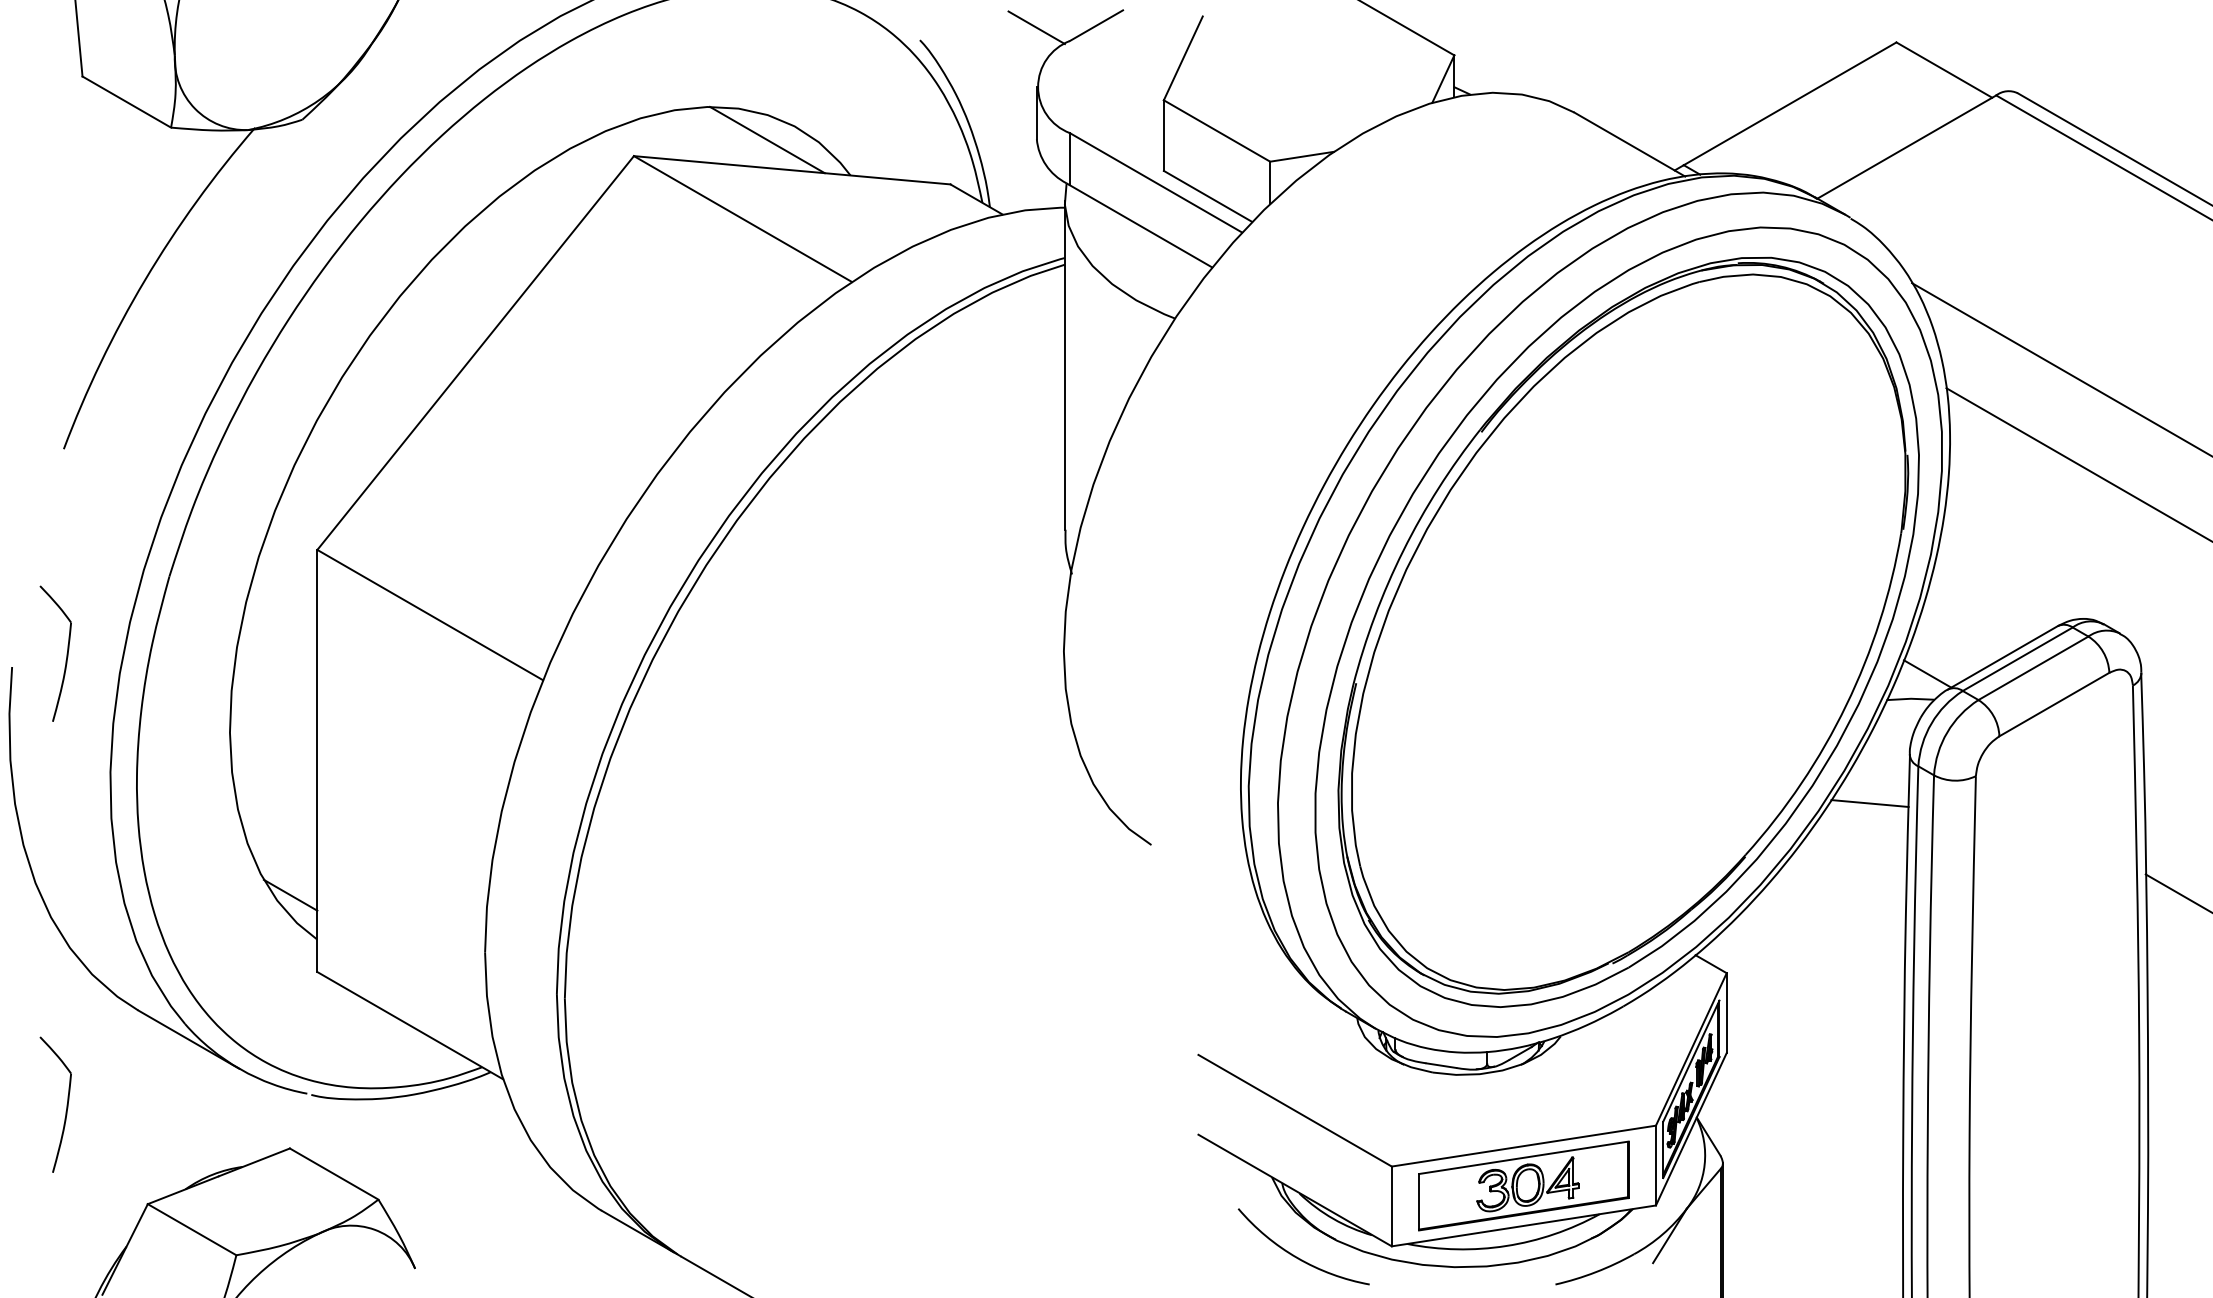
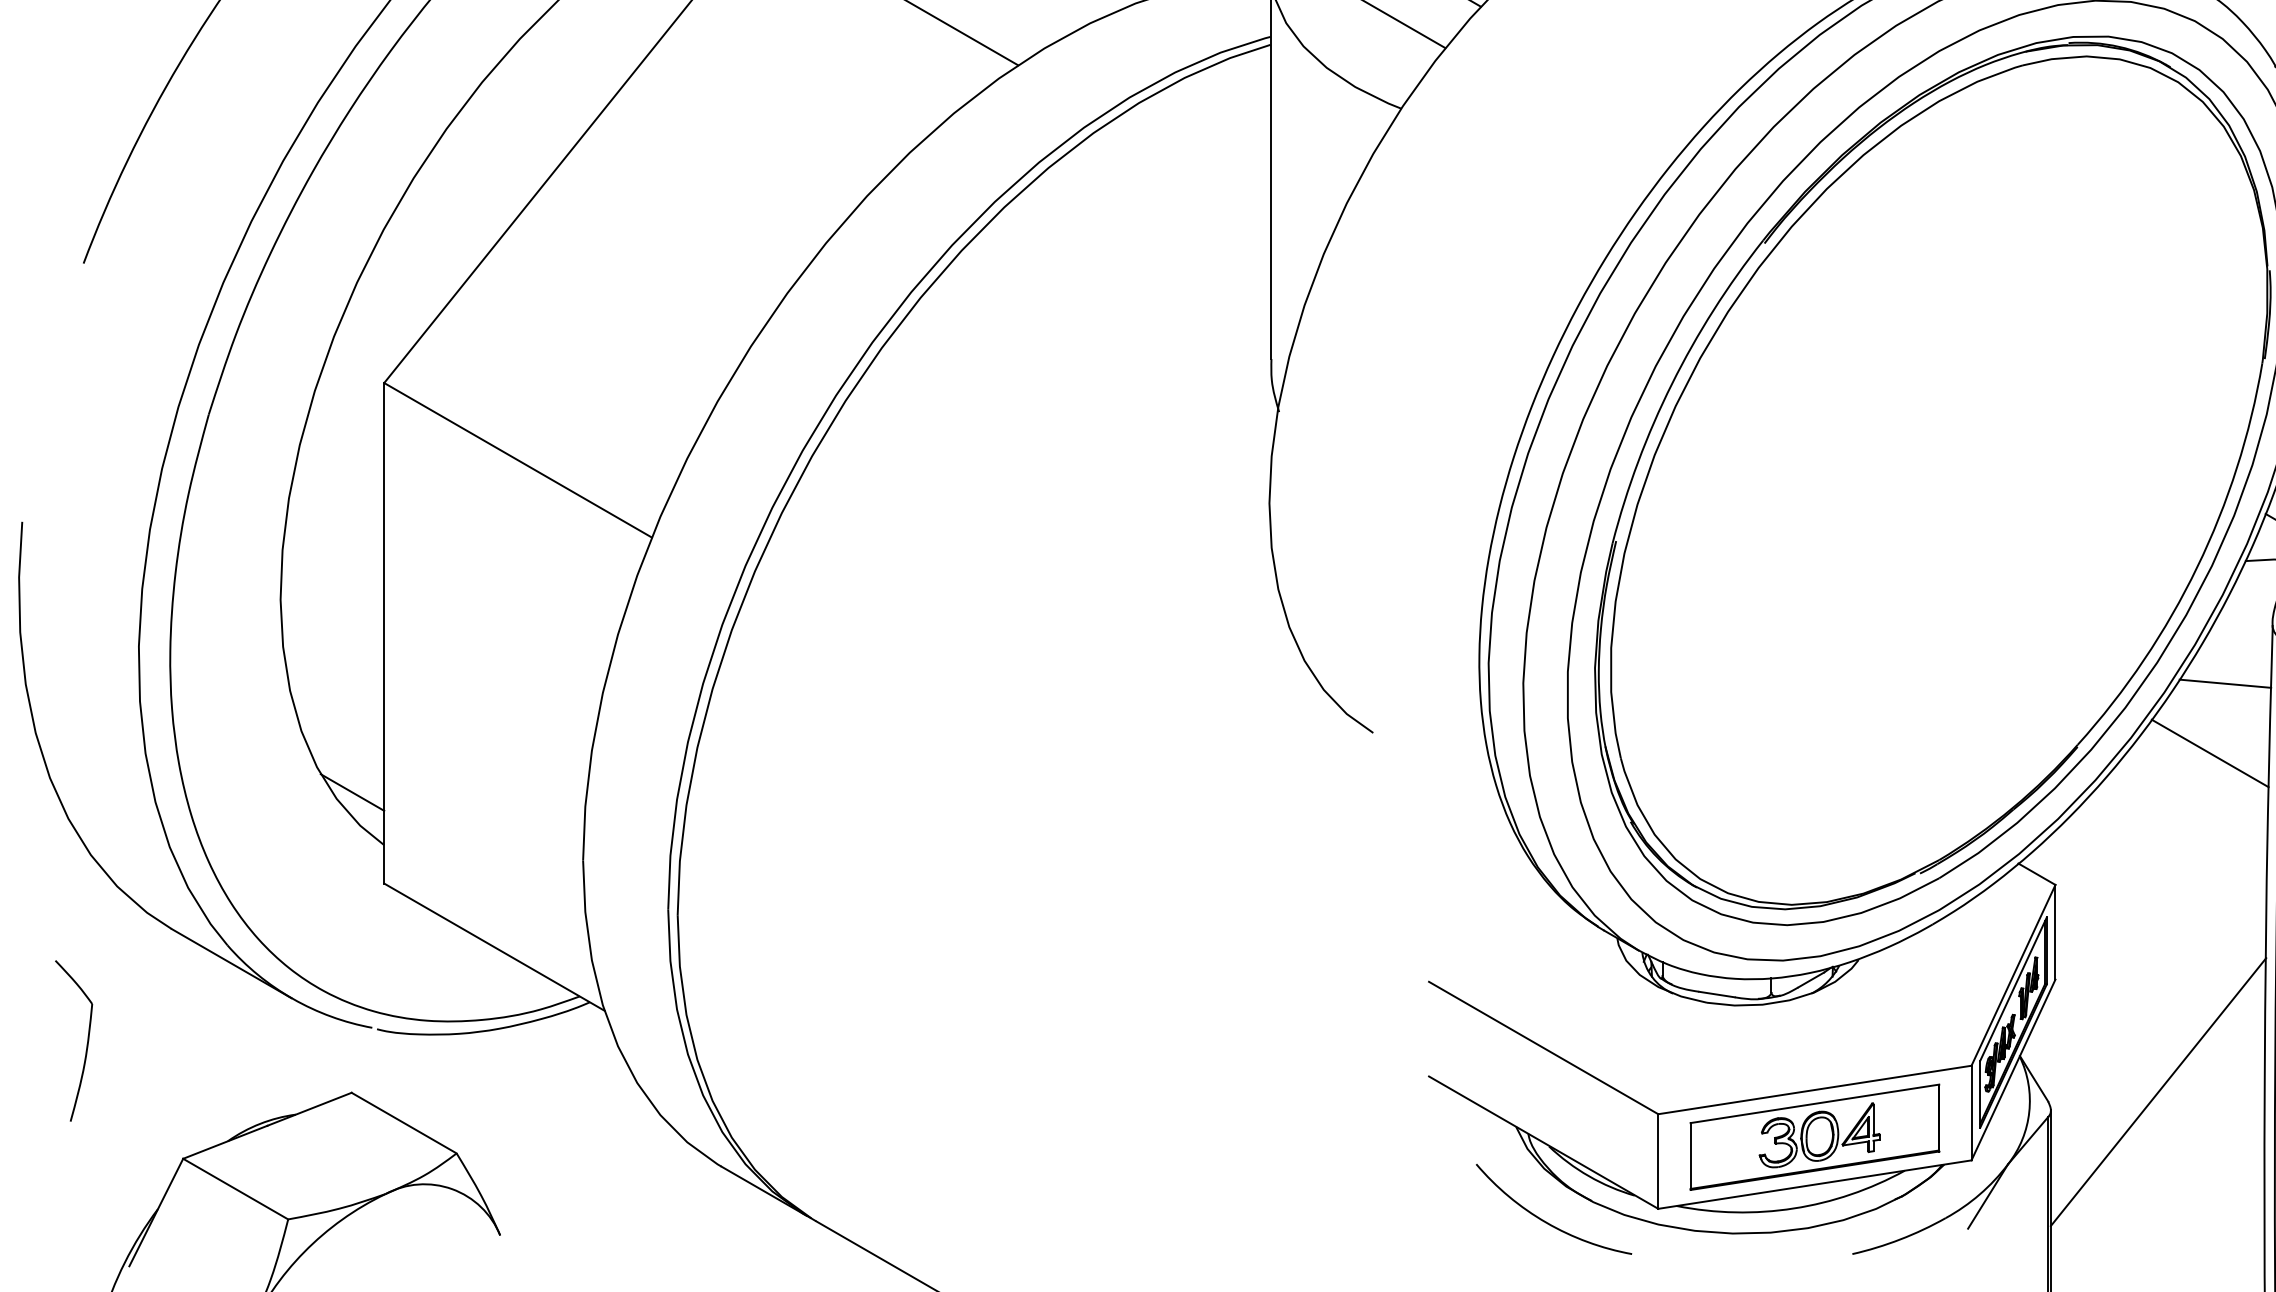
part: (66, 653) -> (86, 505), removed
line: (1856, 861) -> (2209, 752), added
line: (1813, 1147) -> (2158, 1091), added

